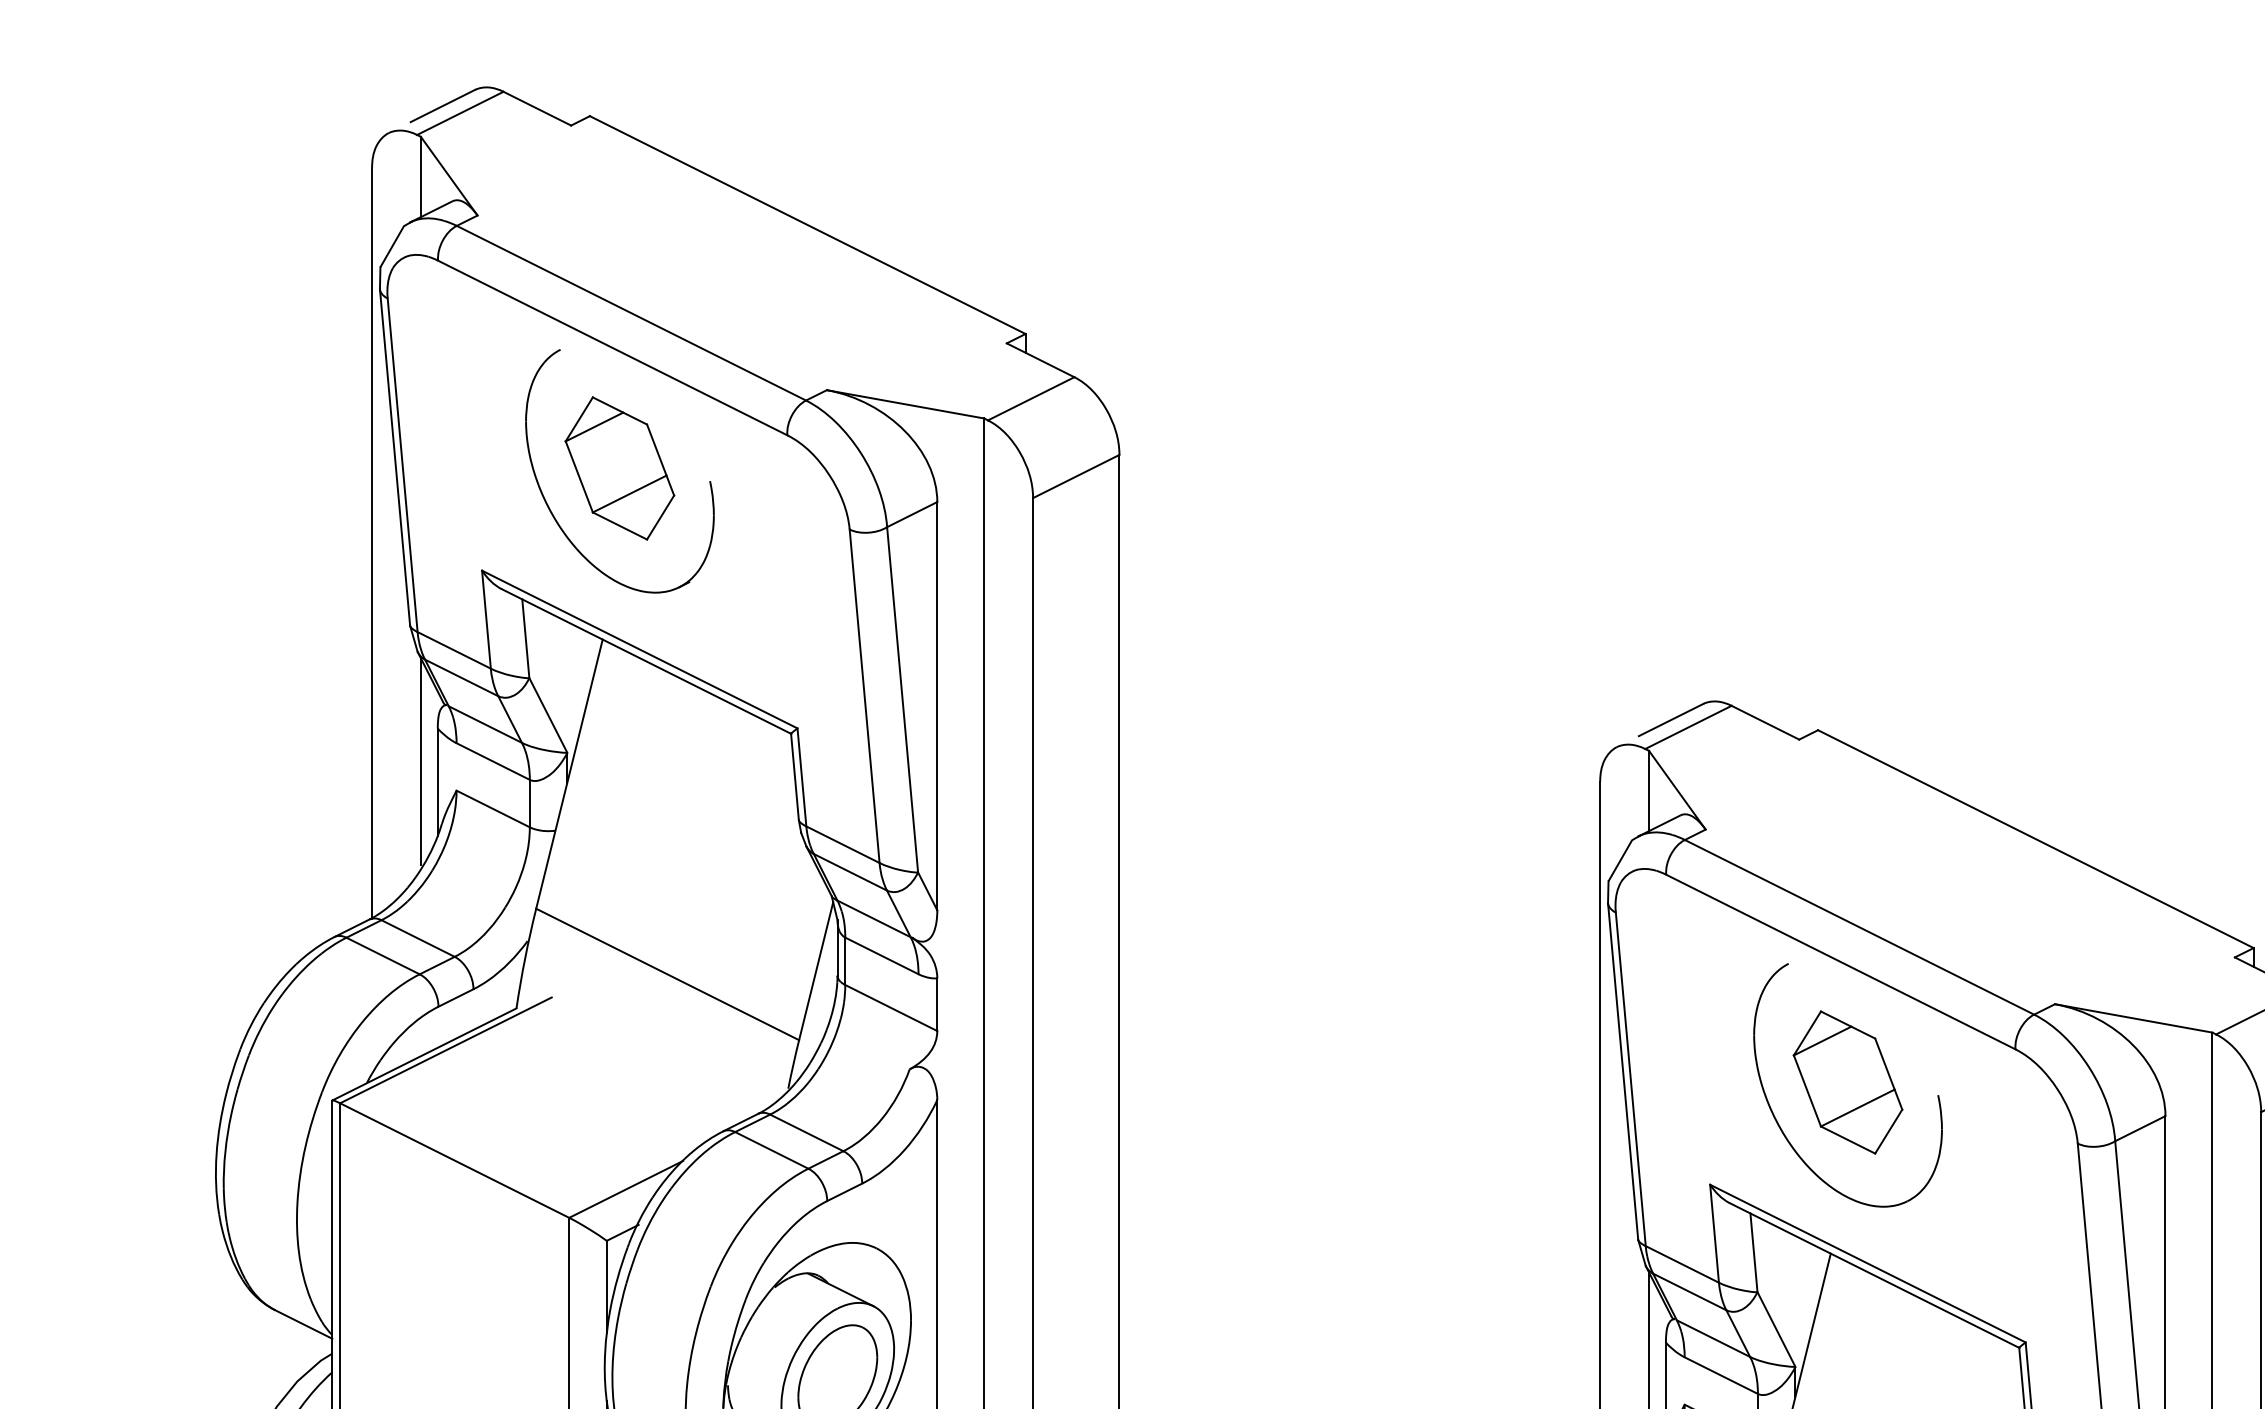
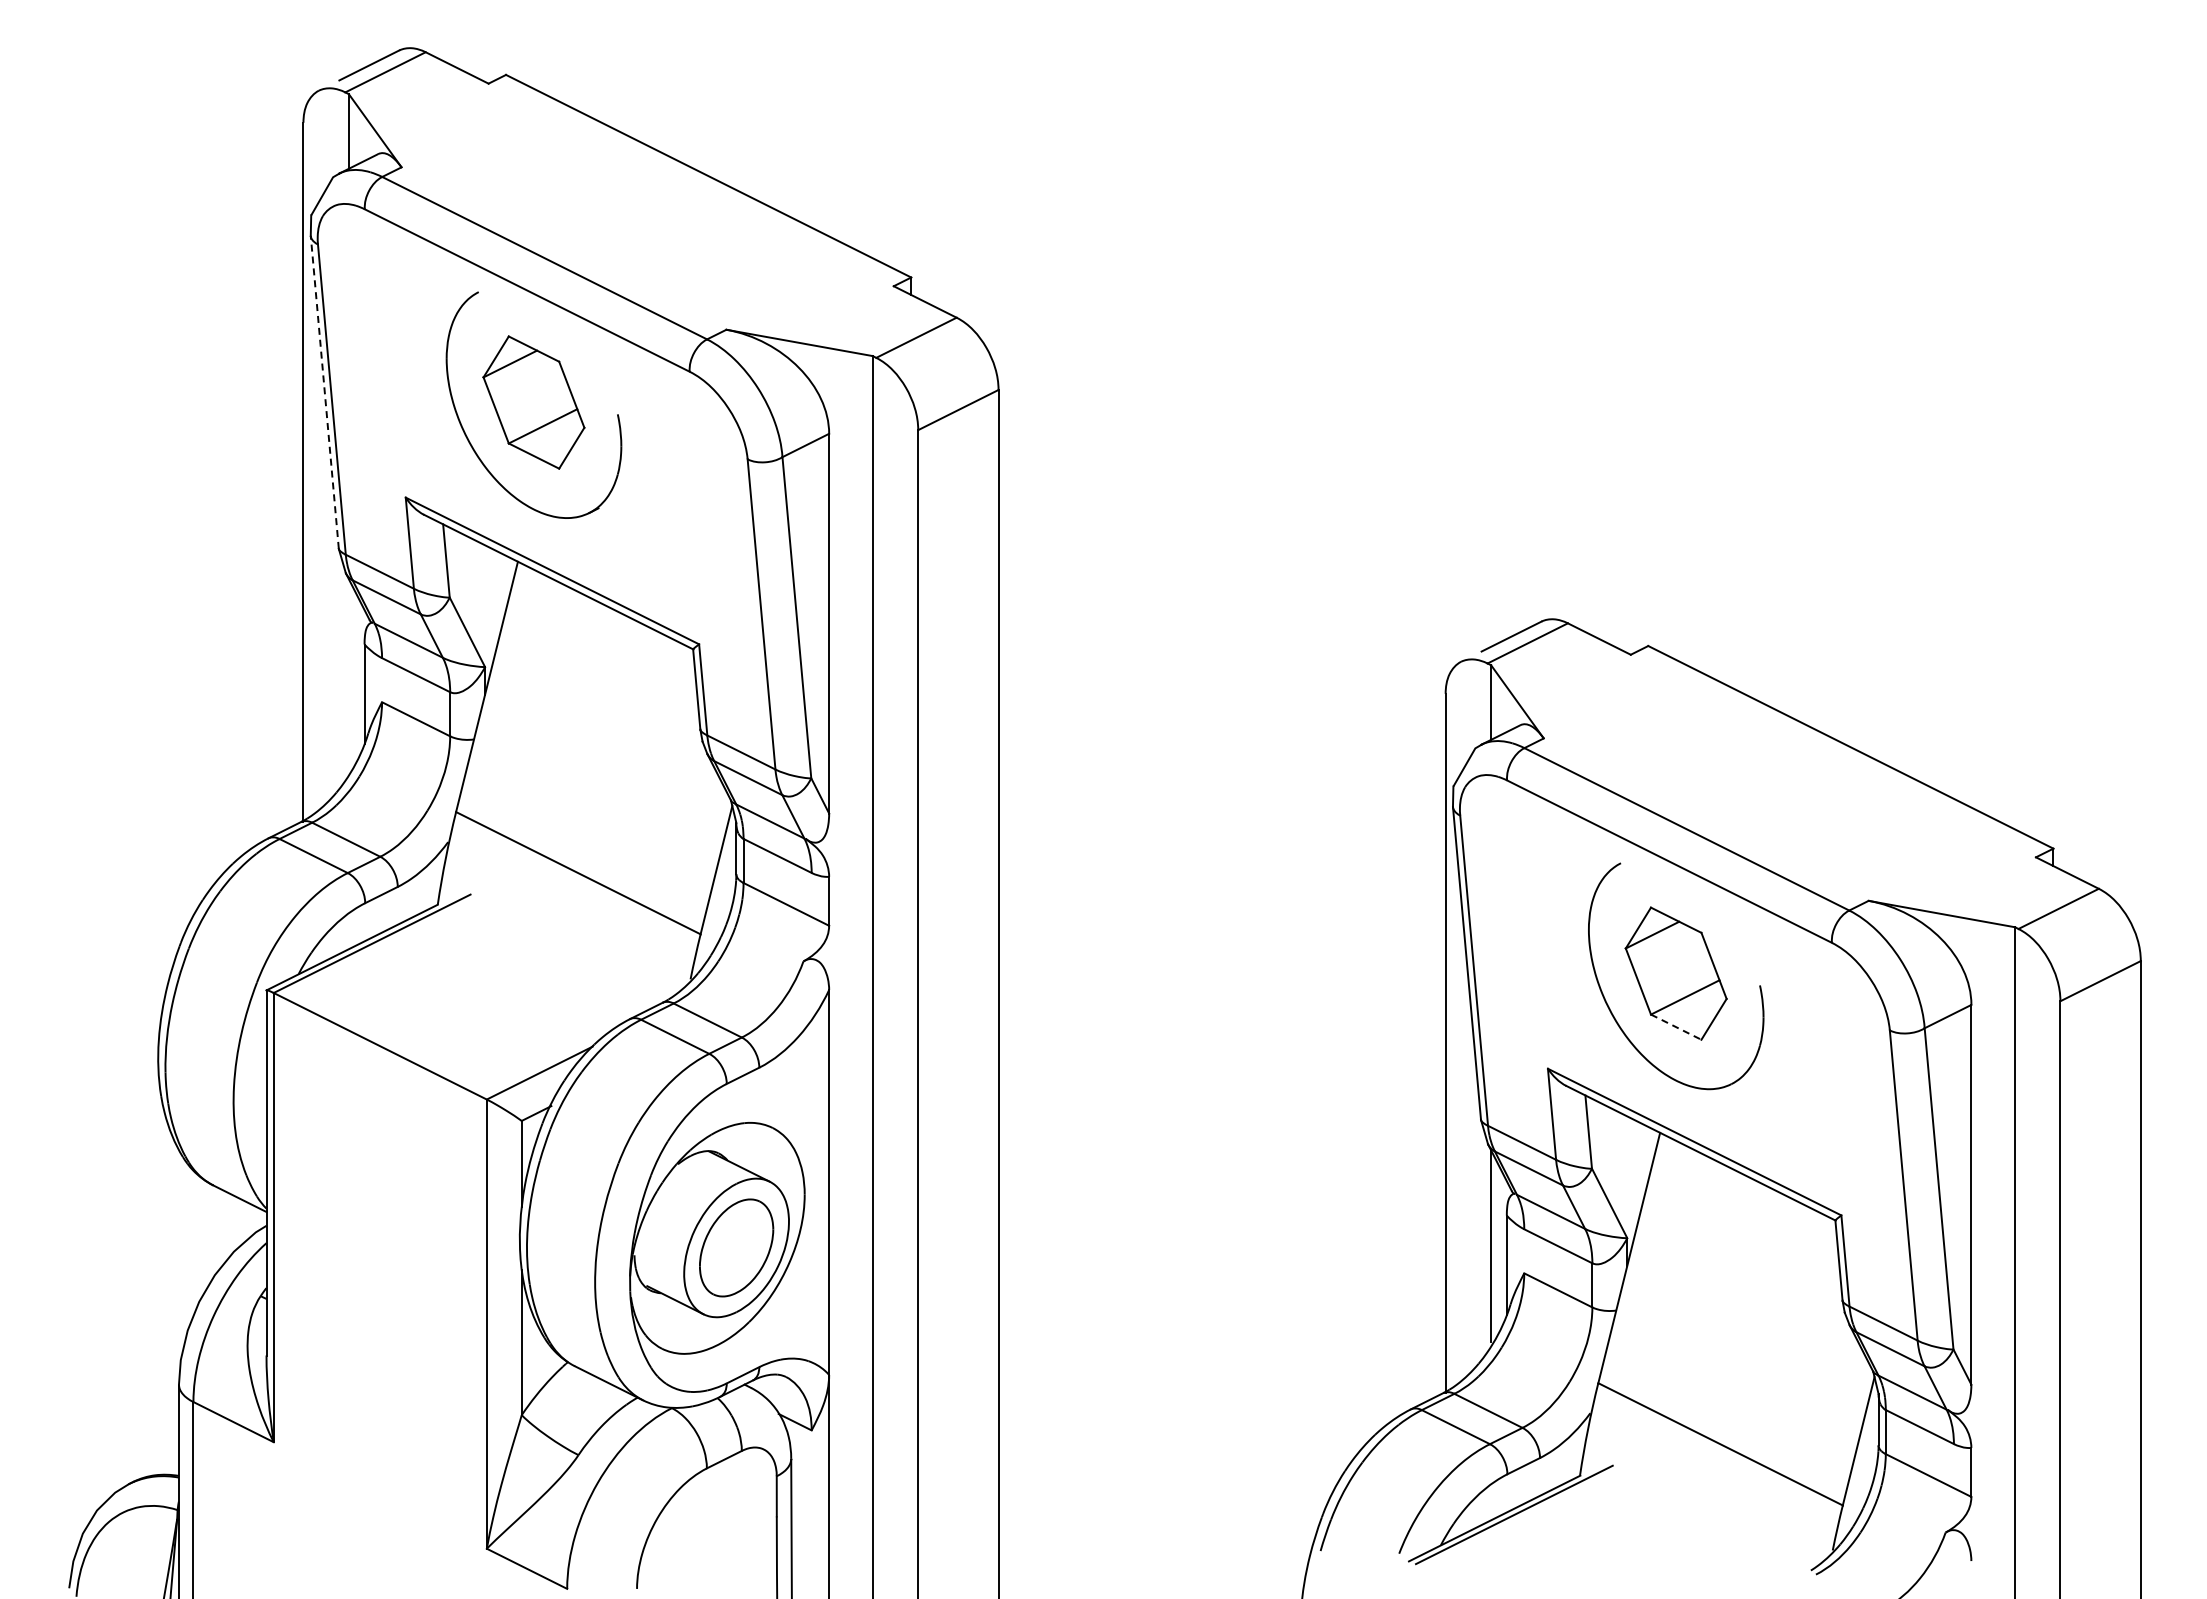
line: (394, 456) -> (324, 391), solid -> dashed
line: (420, 761) -> (348, 675), removed
line: (1848, 1140) -> (1676, 1027), solid -> dashed

